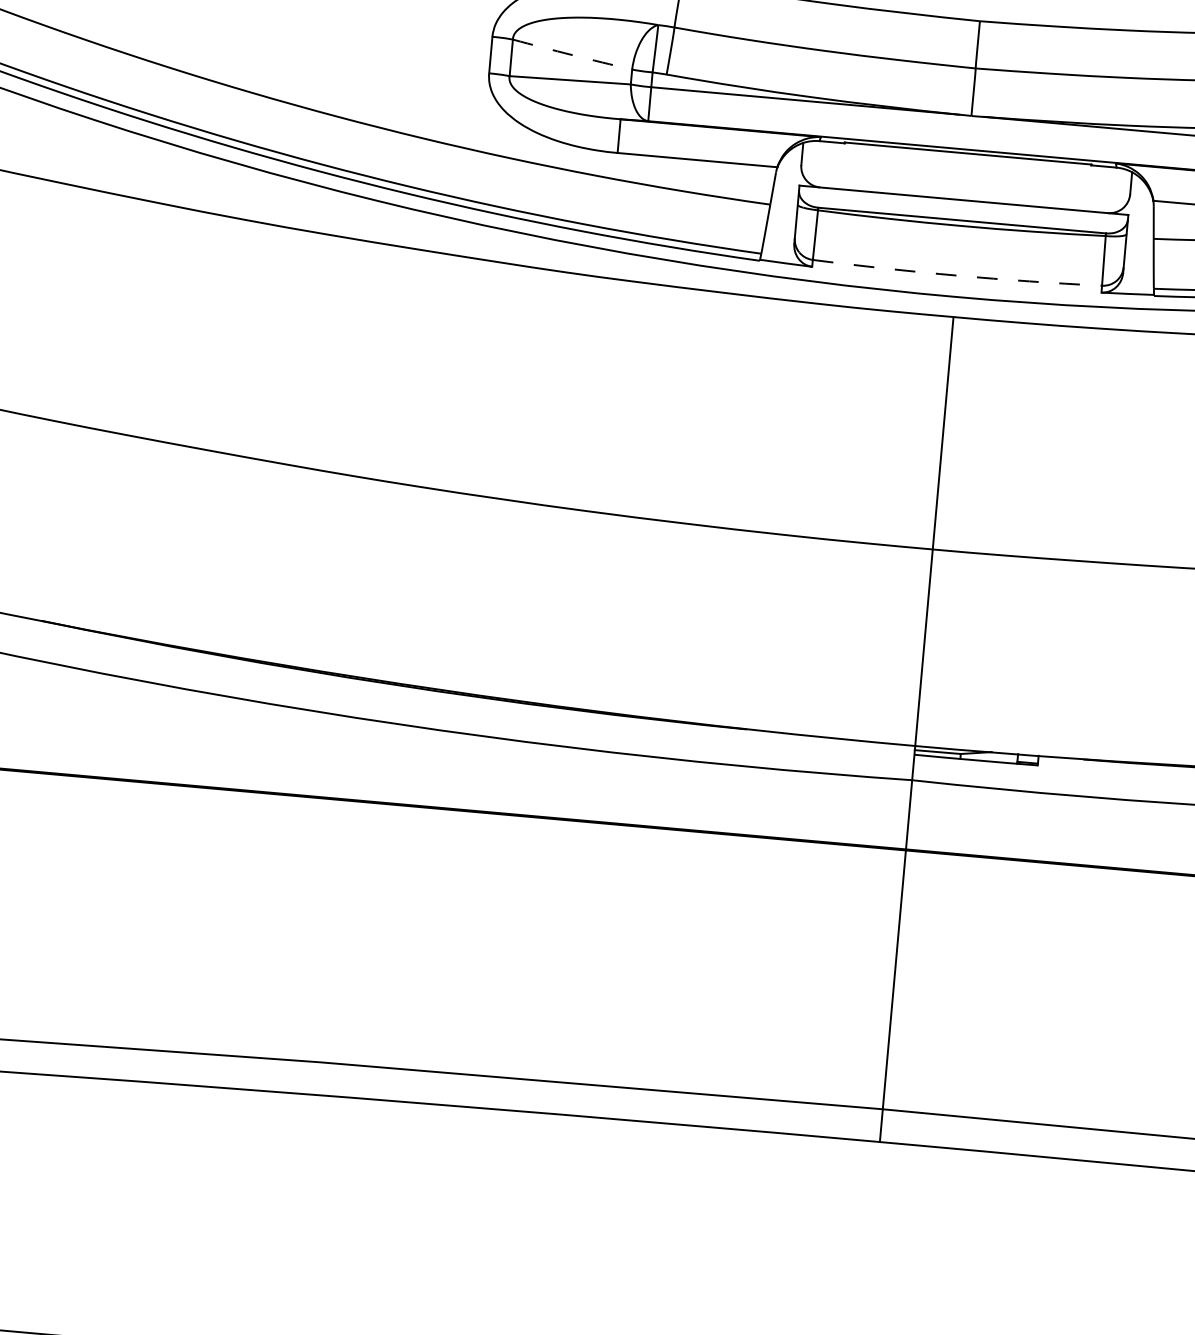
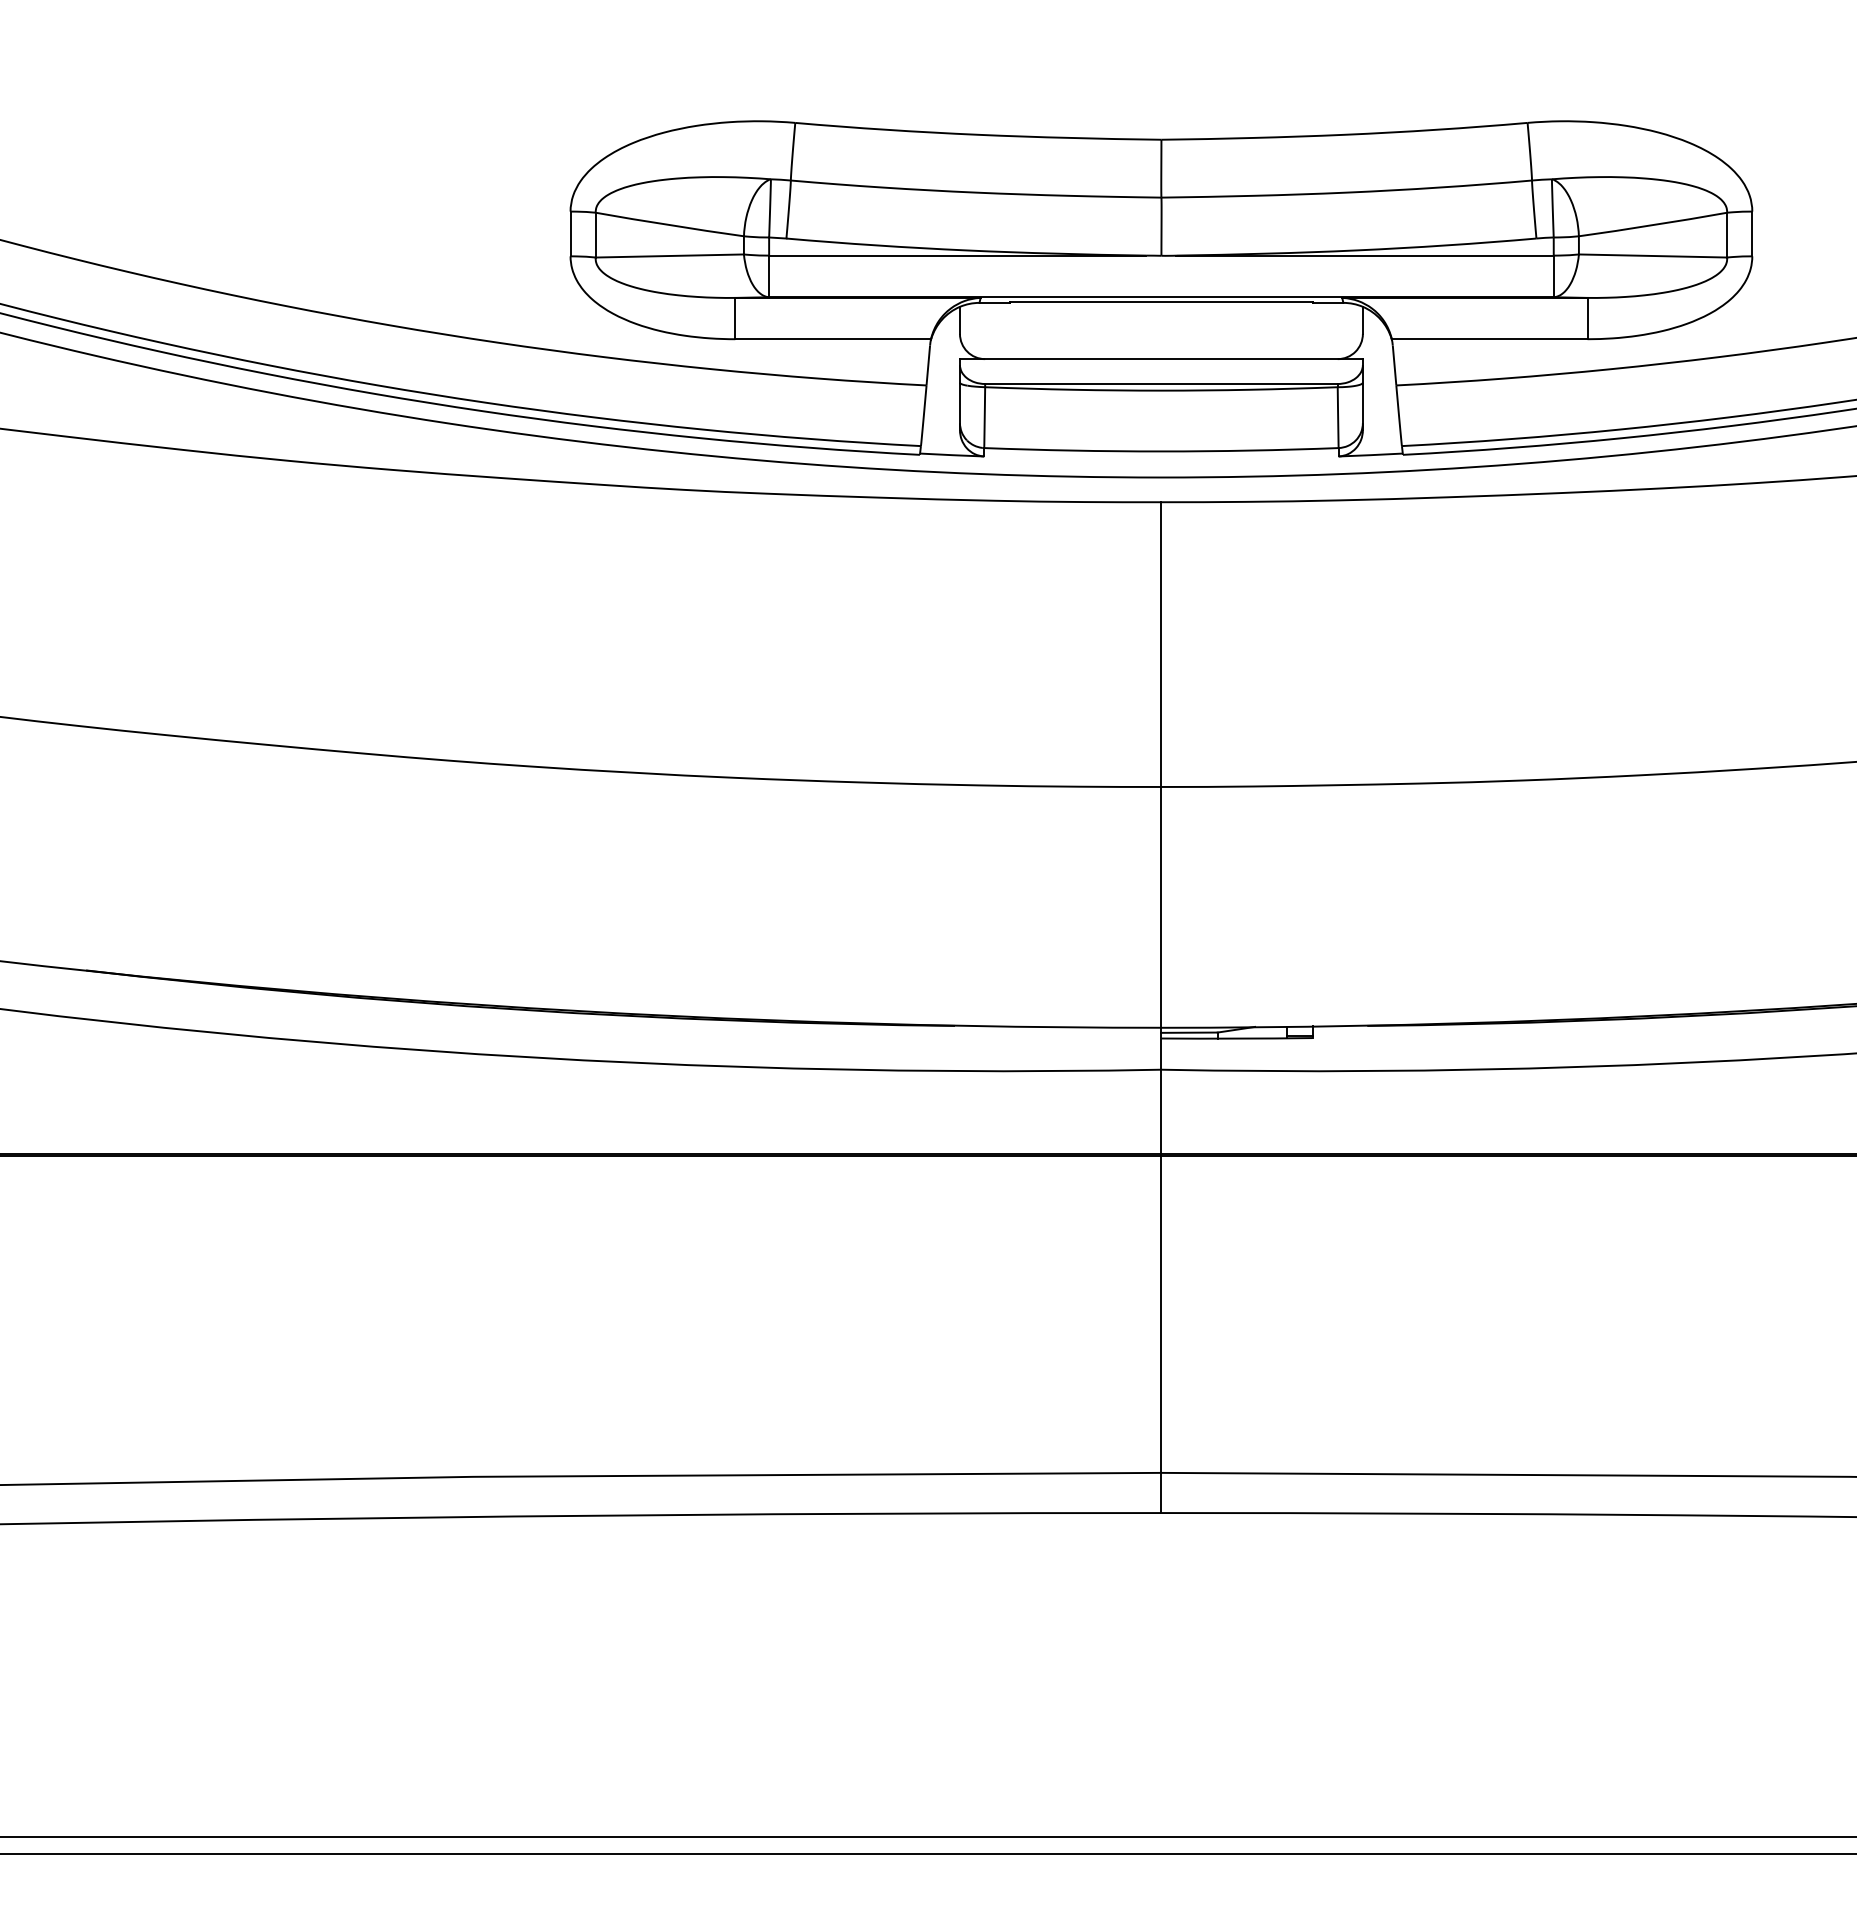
arc: (572, 55) -> (669, 225), dashed -> solid
arc: (957, 275) -> (1161, 451), dashed -> solid

